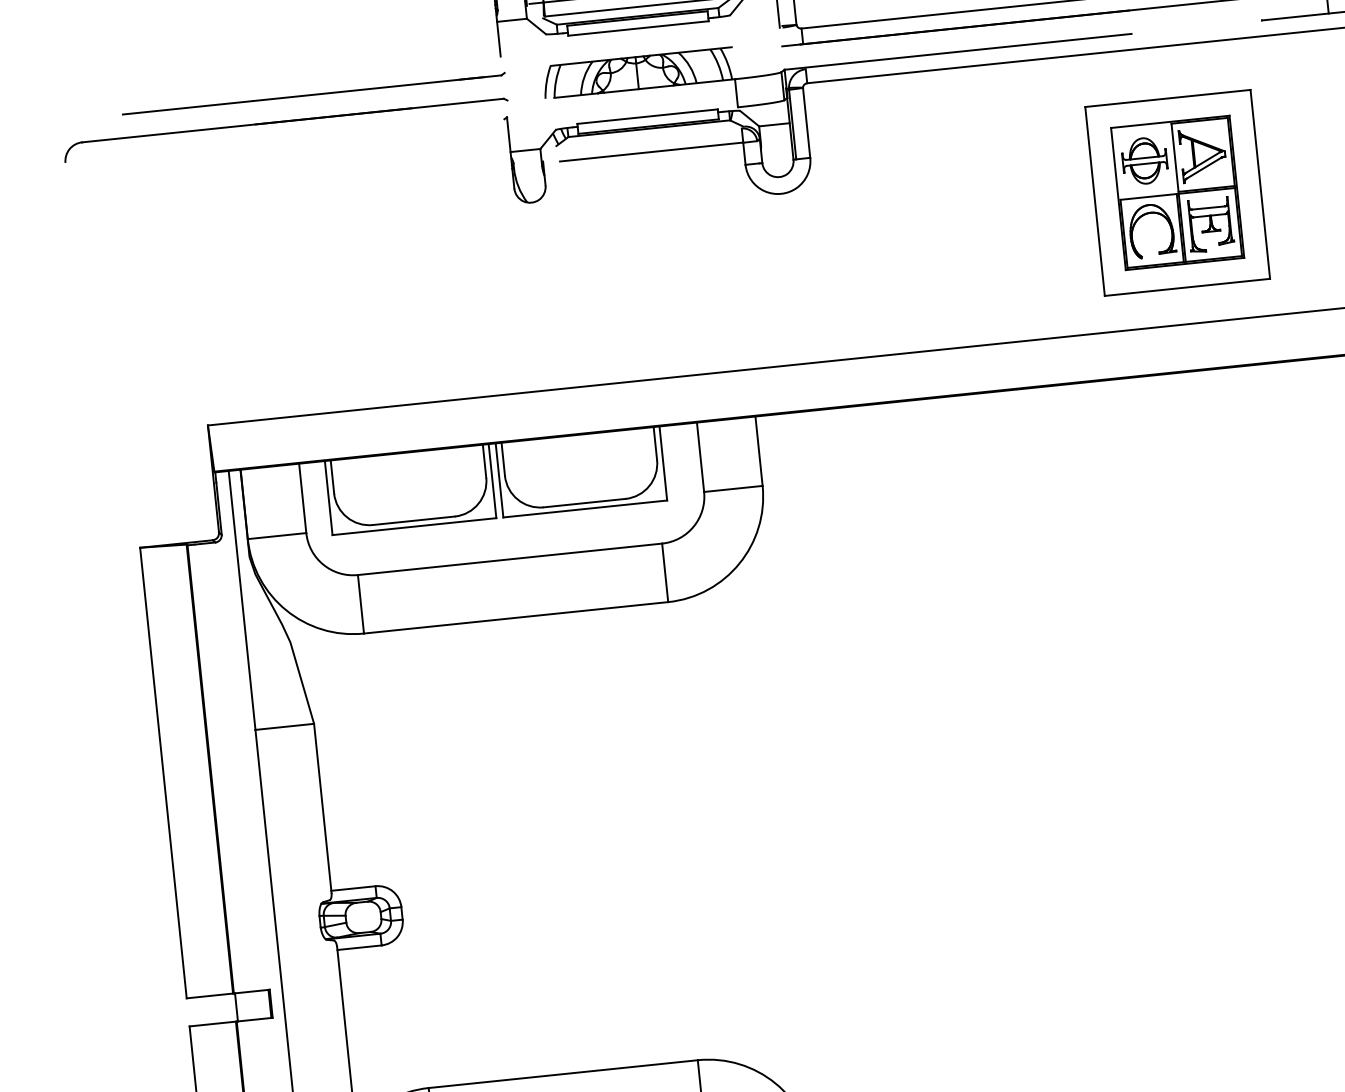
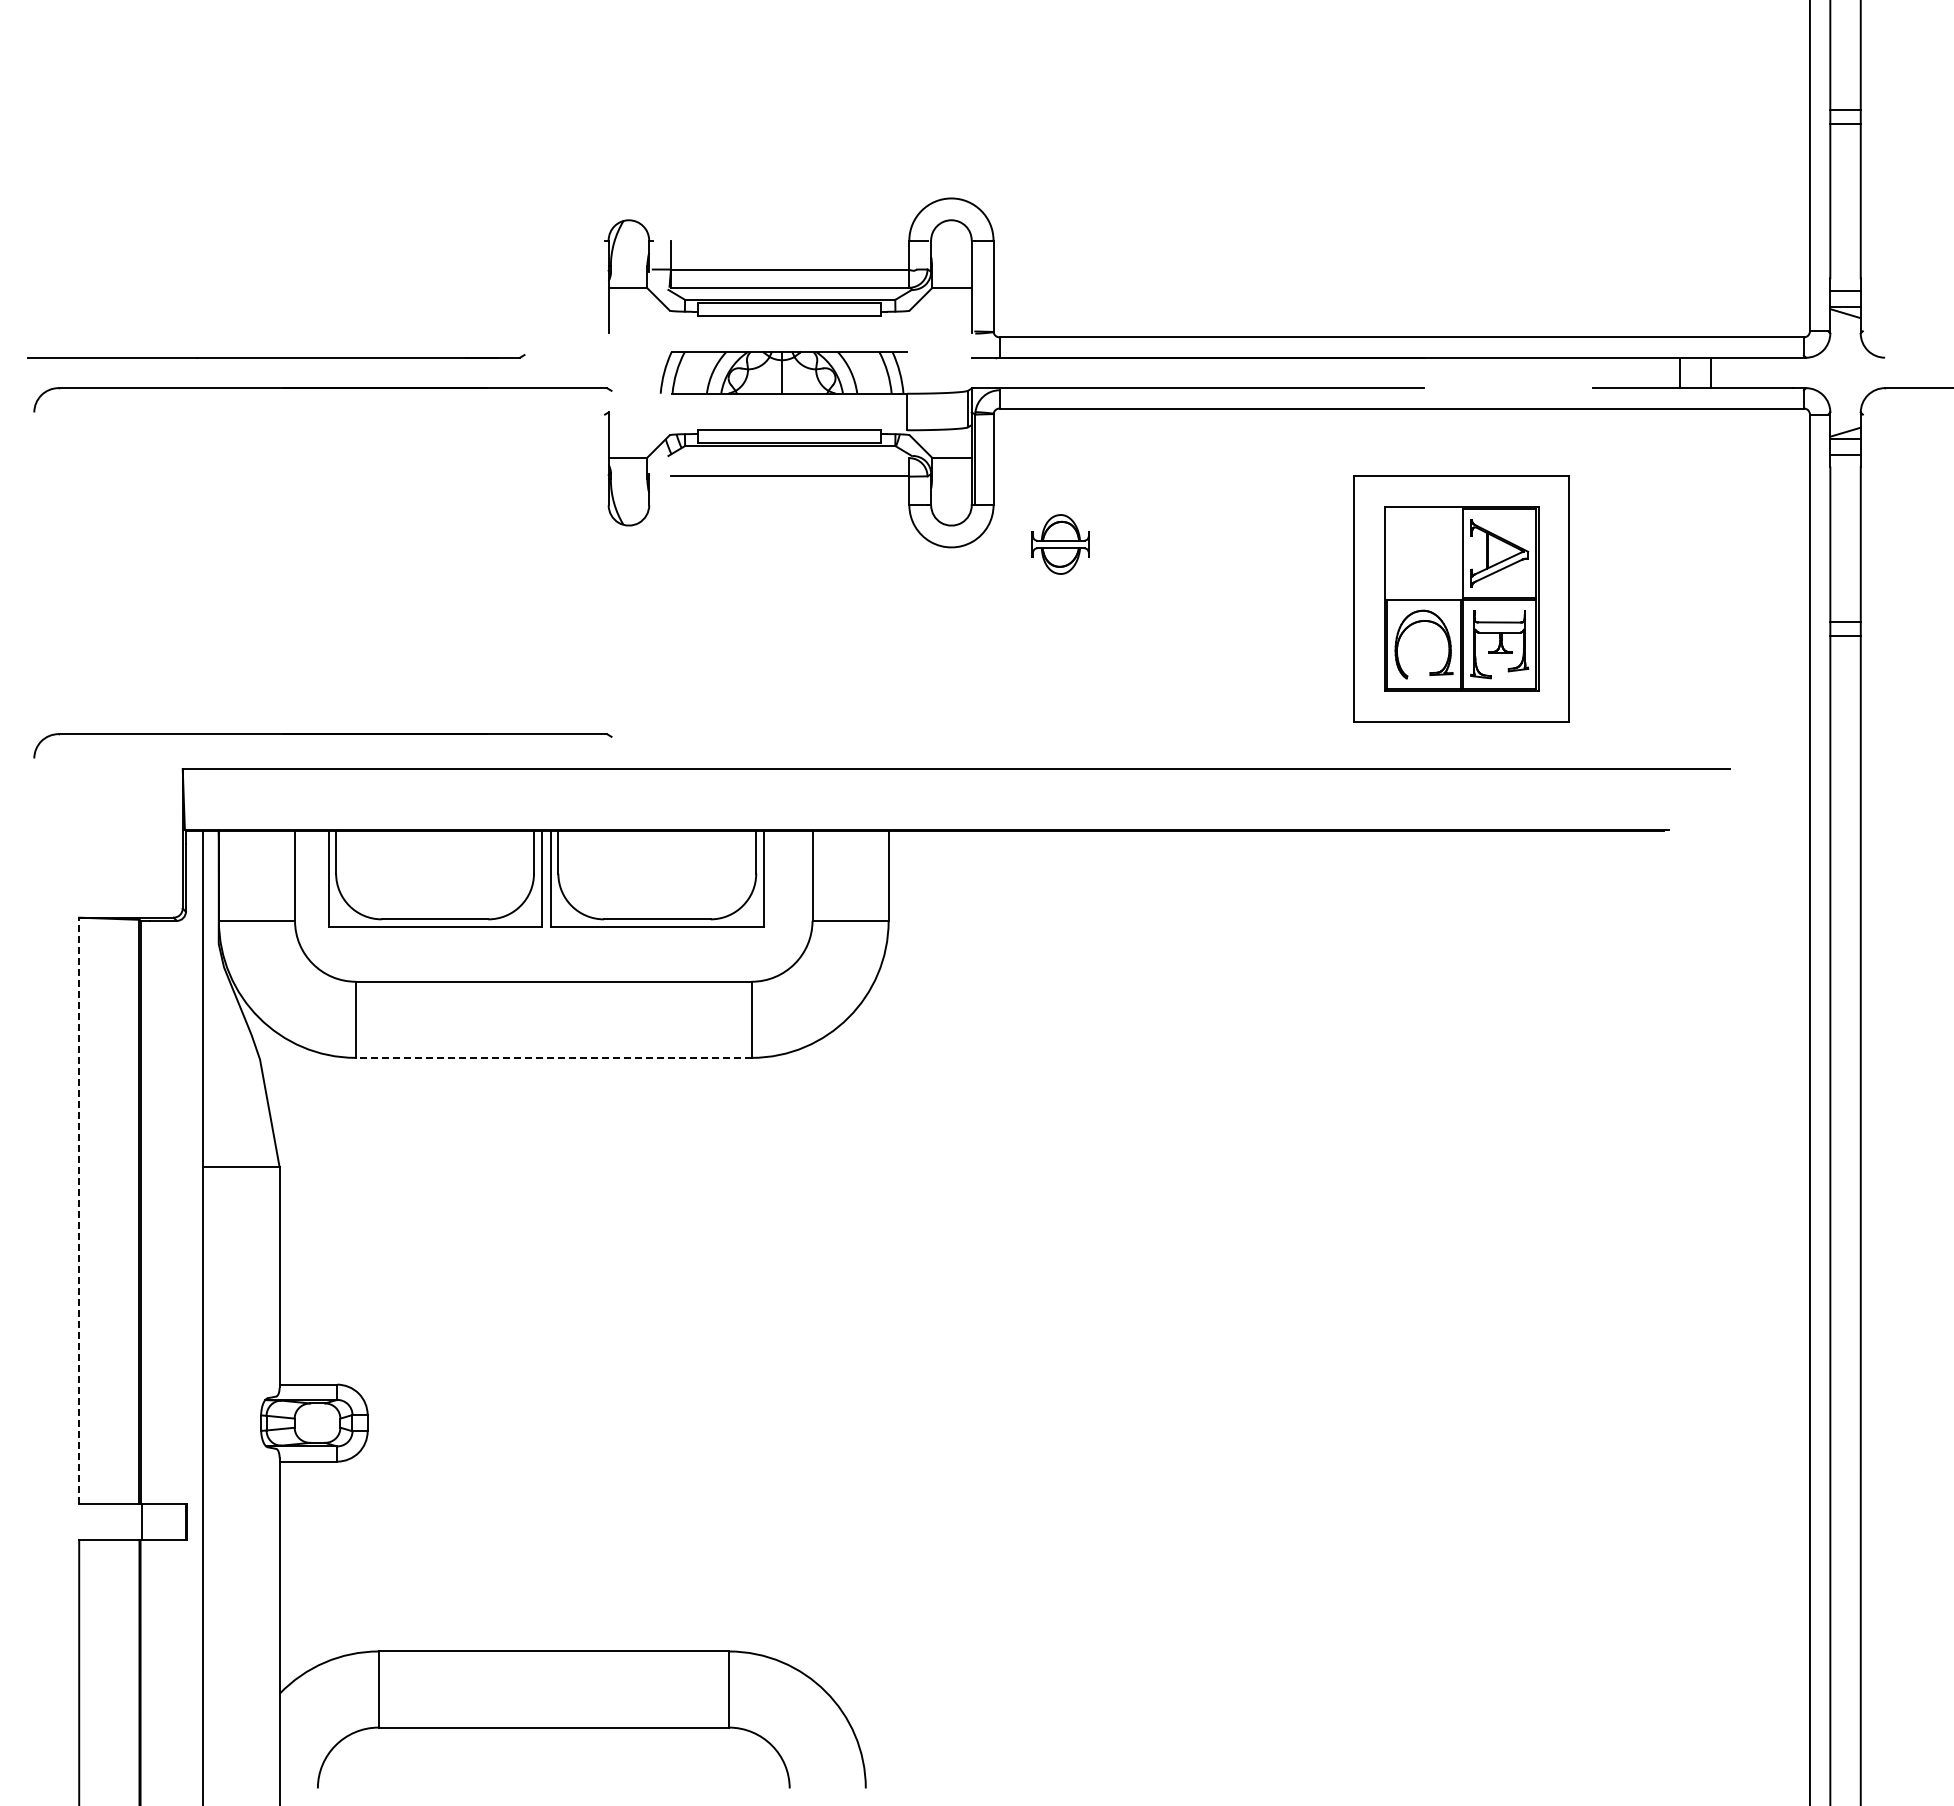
part: (314, 93) -> (276, 356), moved
part: (1144, 161) -> (1060, 544), moved
part: (312, 387) -> (322, 734), added
line: (515, 617) -> (553, 1057), solid -> dashed
line: (163, 772) -> (79, 1210), solid -> dashed

